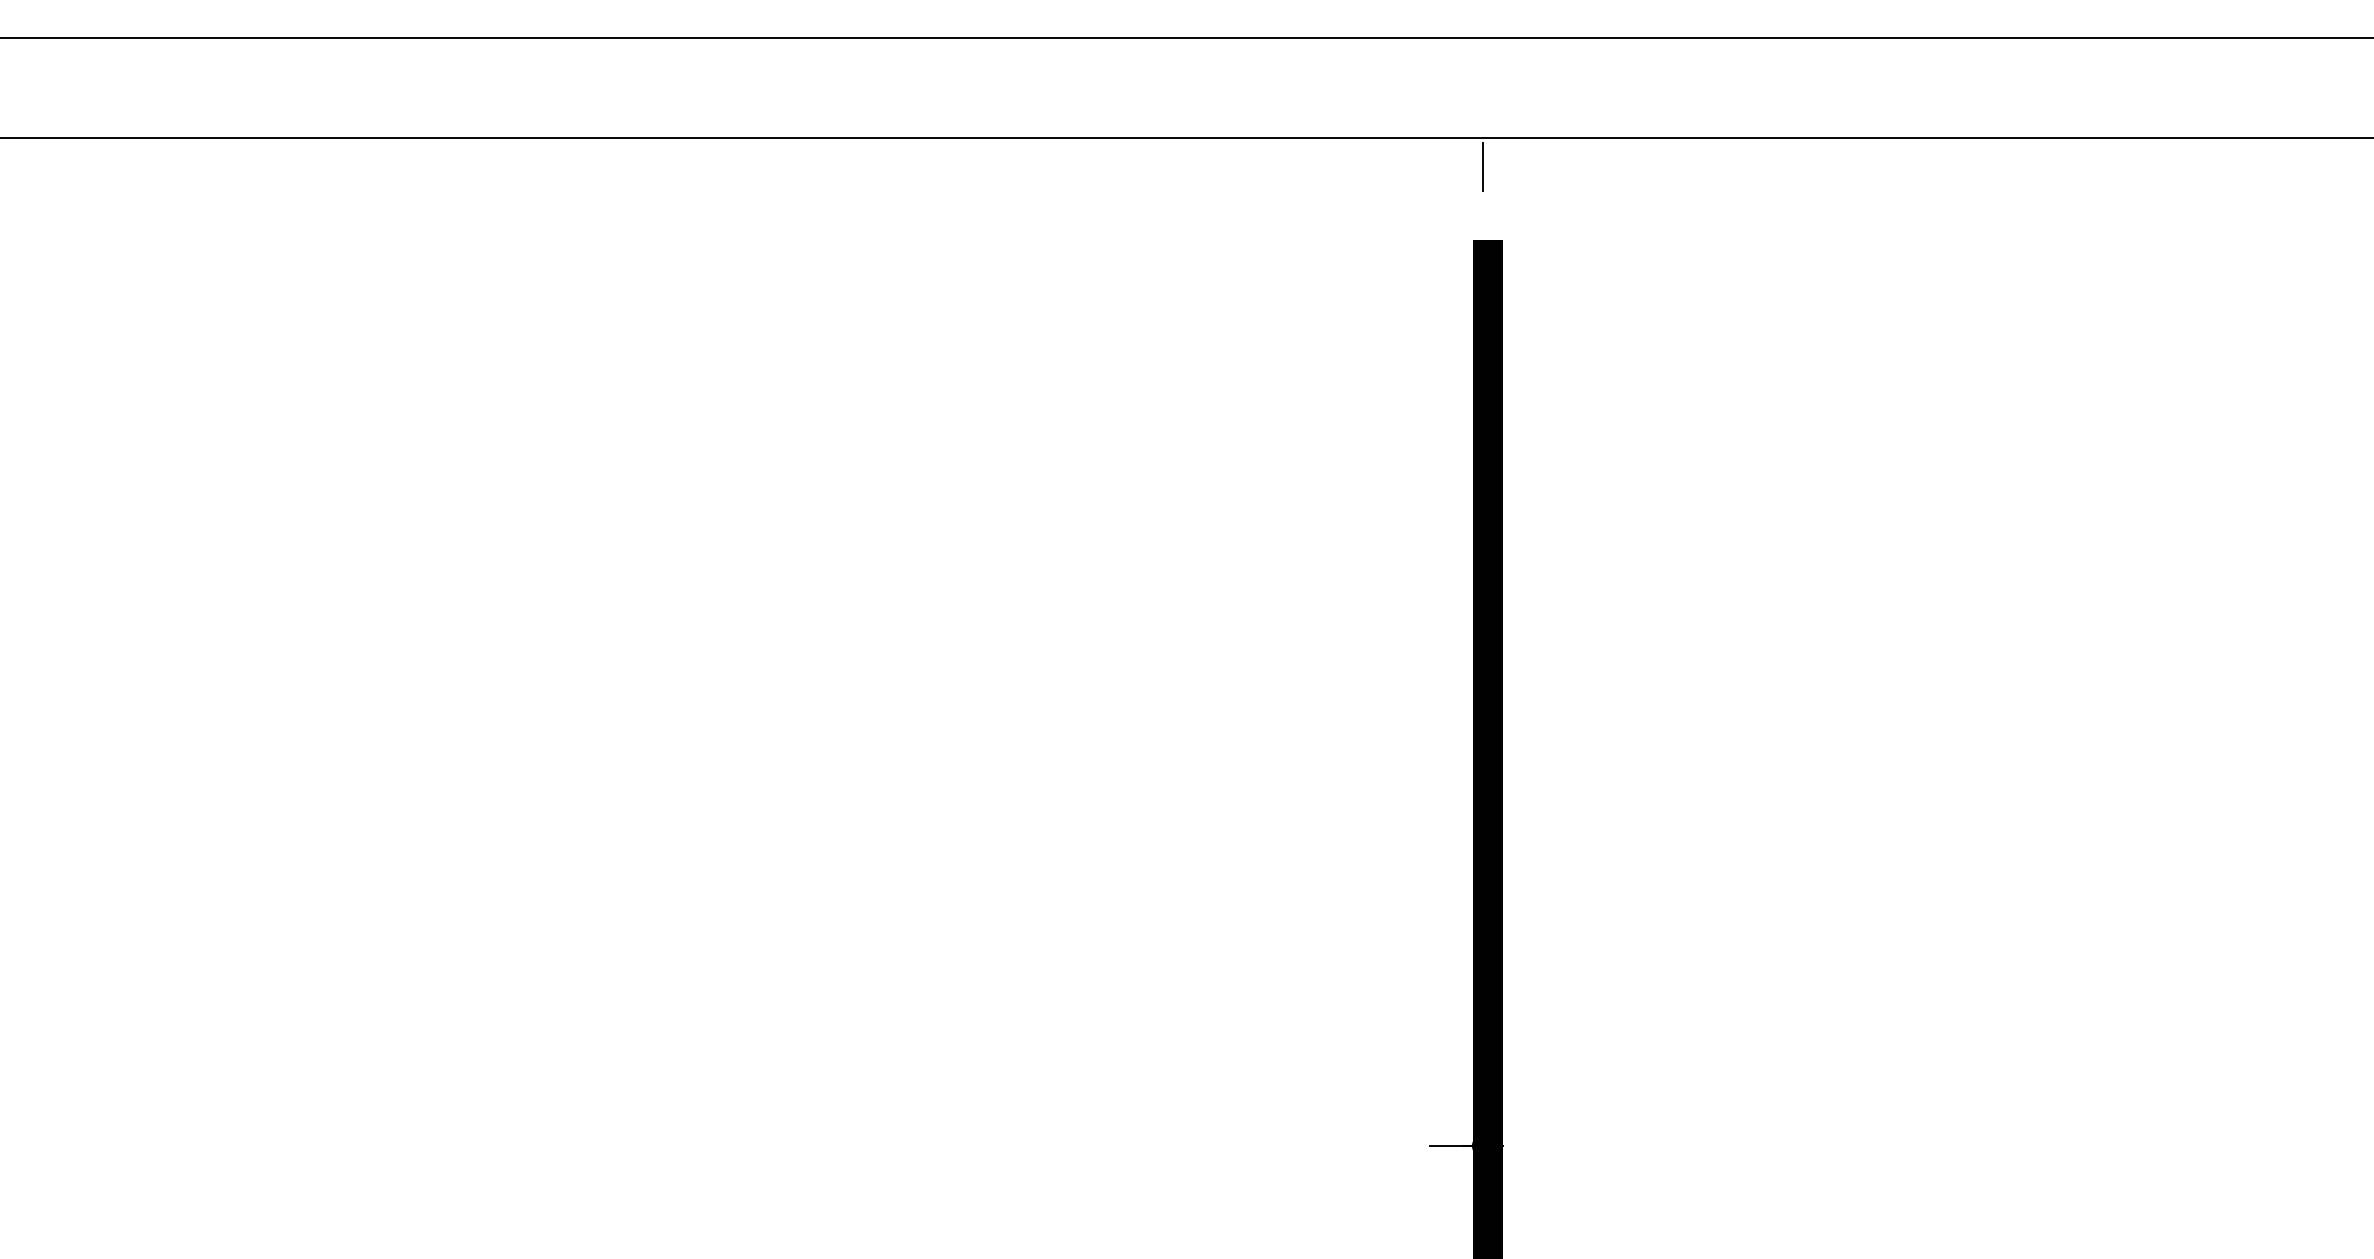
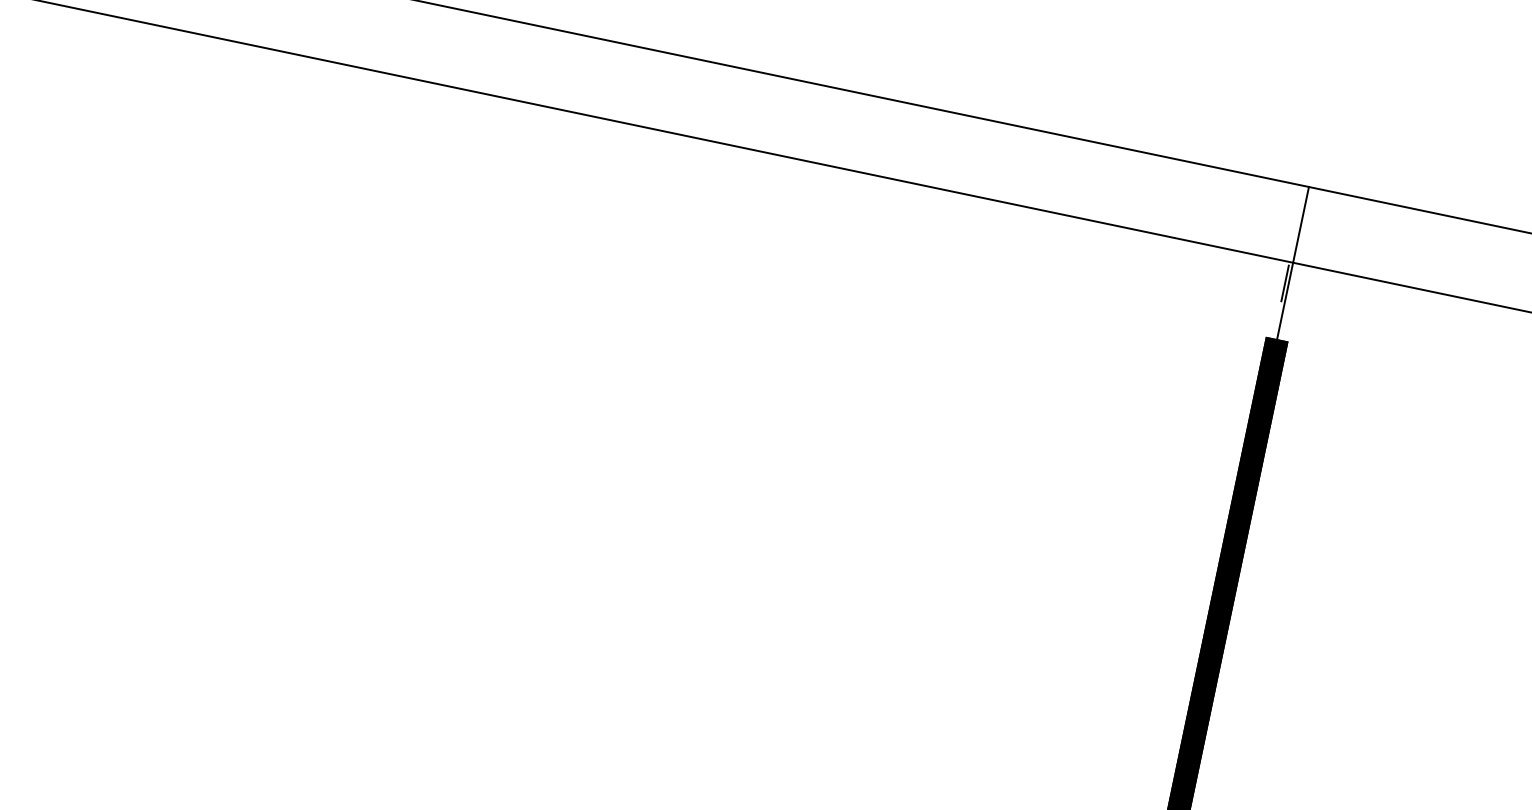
line: (1487, 138) -> (1292, 262), added

